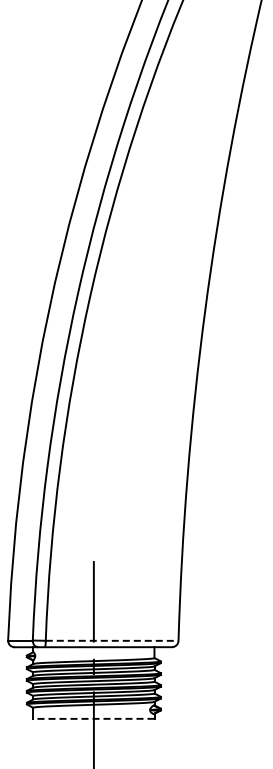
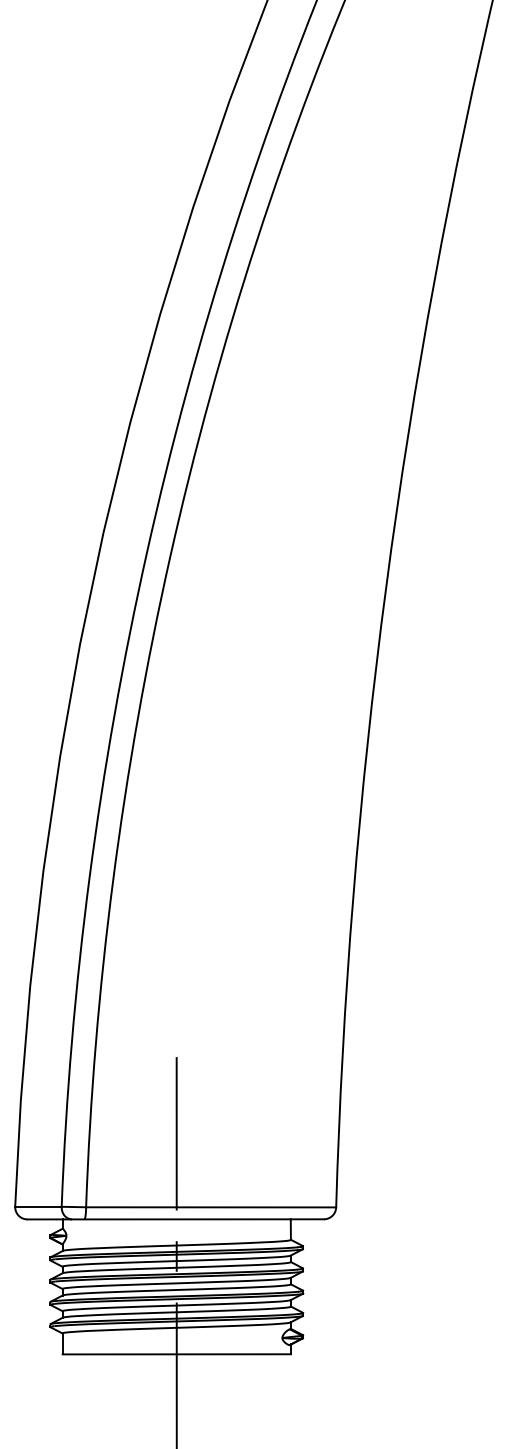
line: (112, 640) -> (211, 1206), dashed -> solid
line: (93, 718) -> (176, 1353), dashed -> solid

